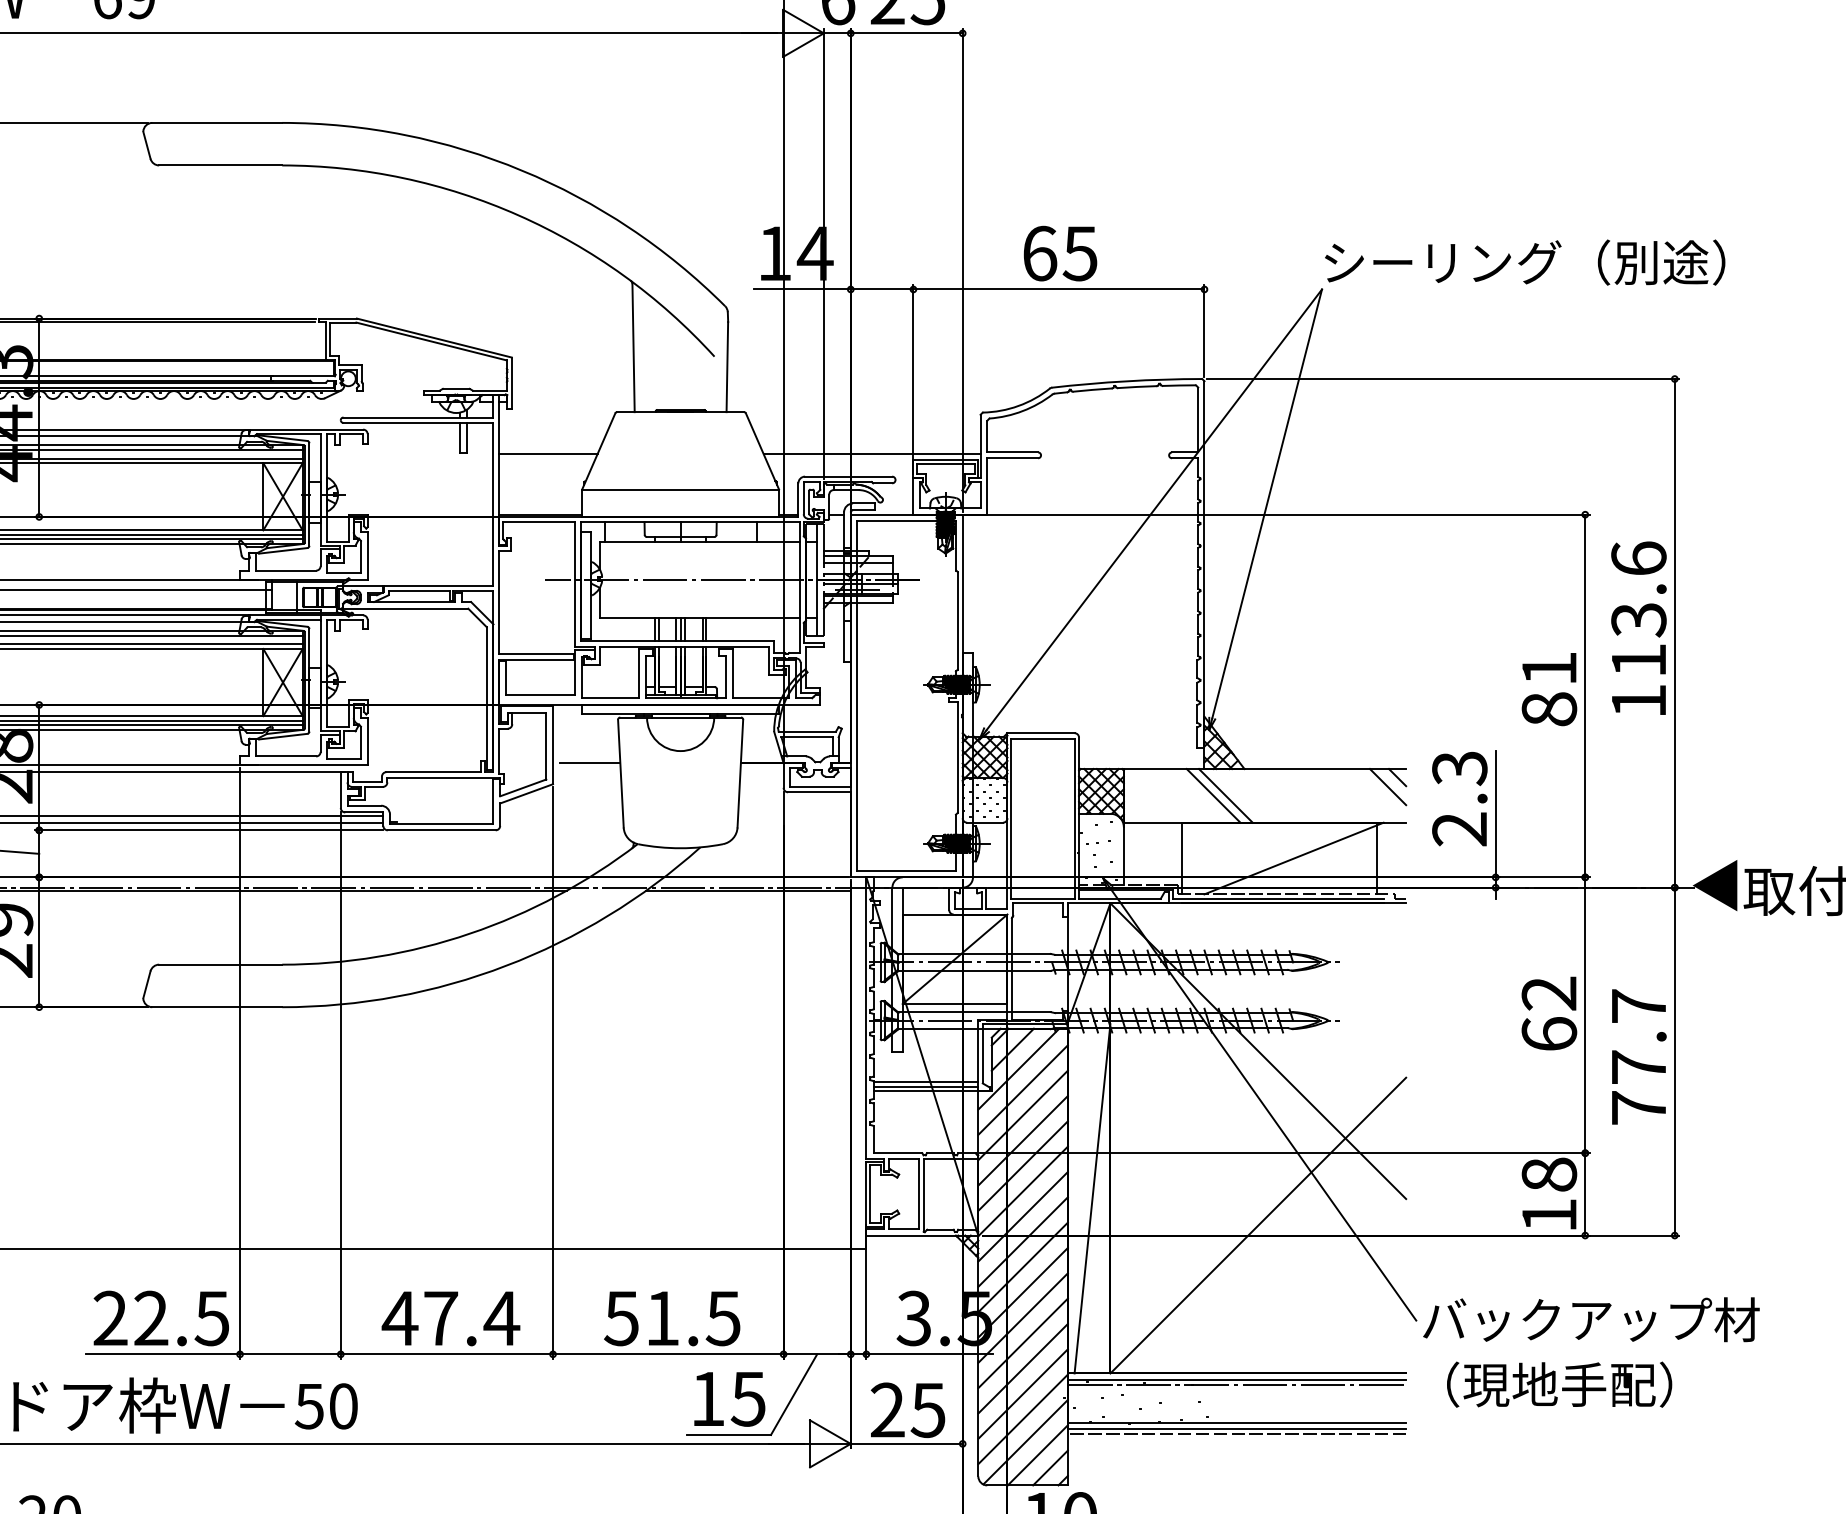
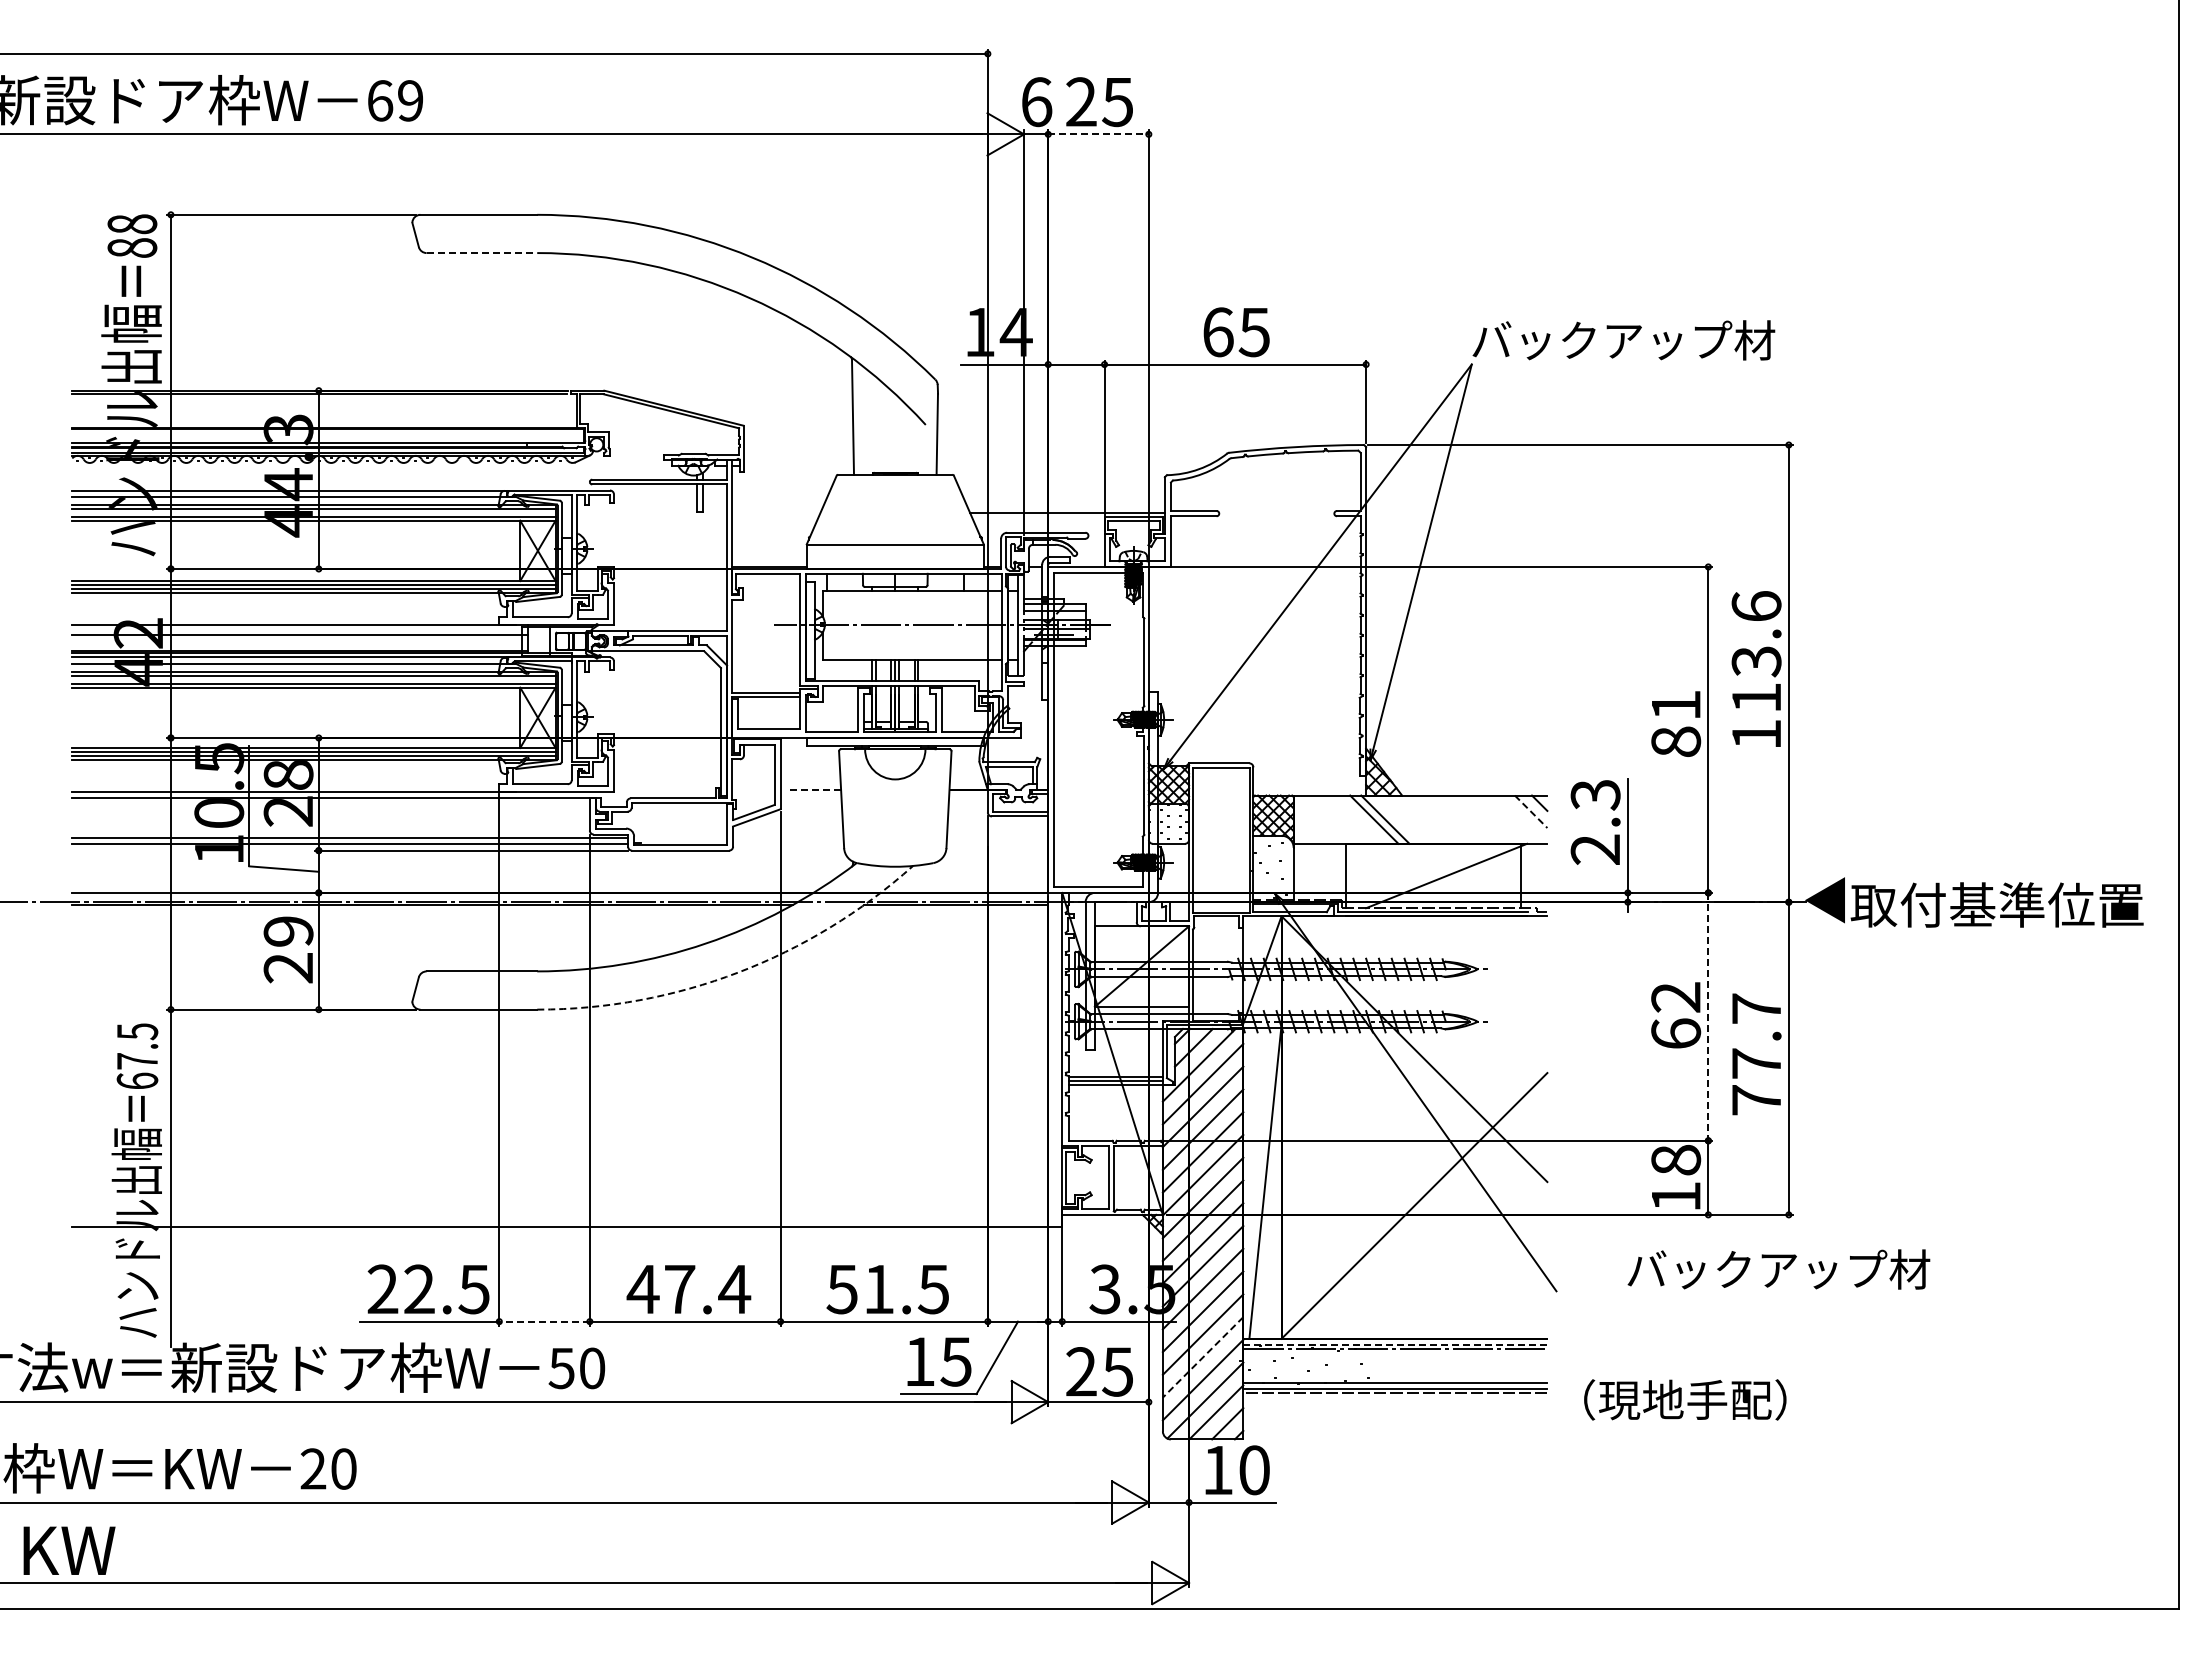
line: (907, 33) -> (1099, 134), solid -> dashed
line: (221, 165) -> (482, 253), solid -> dashed
text: (1524, 262) -> (1653, 340), シーリング（別途） -> バックアップ材
line: (547, 454) -> (775, 512), removed
line: (589, 763) -> (813, 790), solid -> dashed
line: (1388, 786) -> (1531, 811), solid -> dashed
arc: (506, 965) -> (738, 972), solid -> dashed
line: (1585, 1014) -> (1708, 1016), solid -> dashed
text: (1590, 1319) -> (1778, 1269), moved
line: (290, 1354) -> (544, 1321), solid -> dashed
line: (1236, 1379) -> (1394, 1344), solid -> dashed
text: (1559, 1384) -> (1685, 1399), moved
line: (1023, 1394) -> (1203, 1357), solid -> dashed

